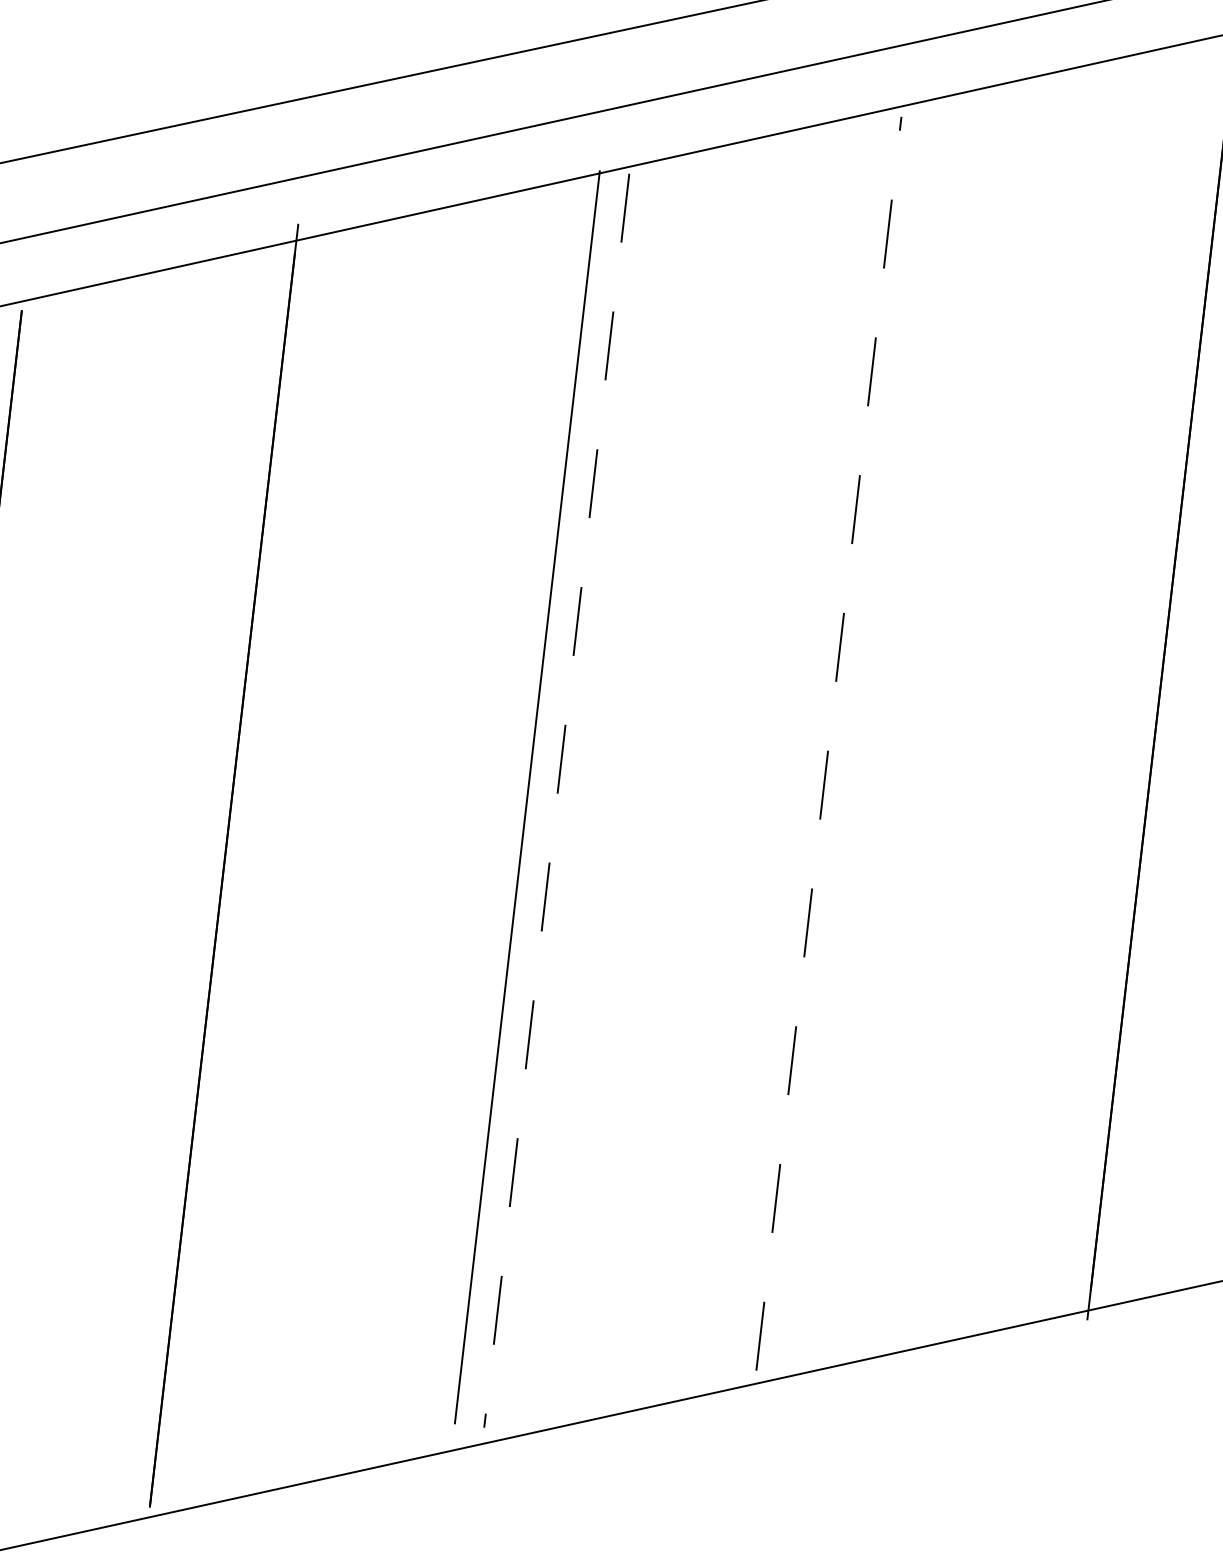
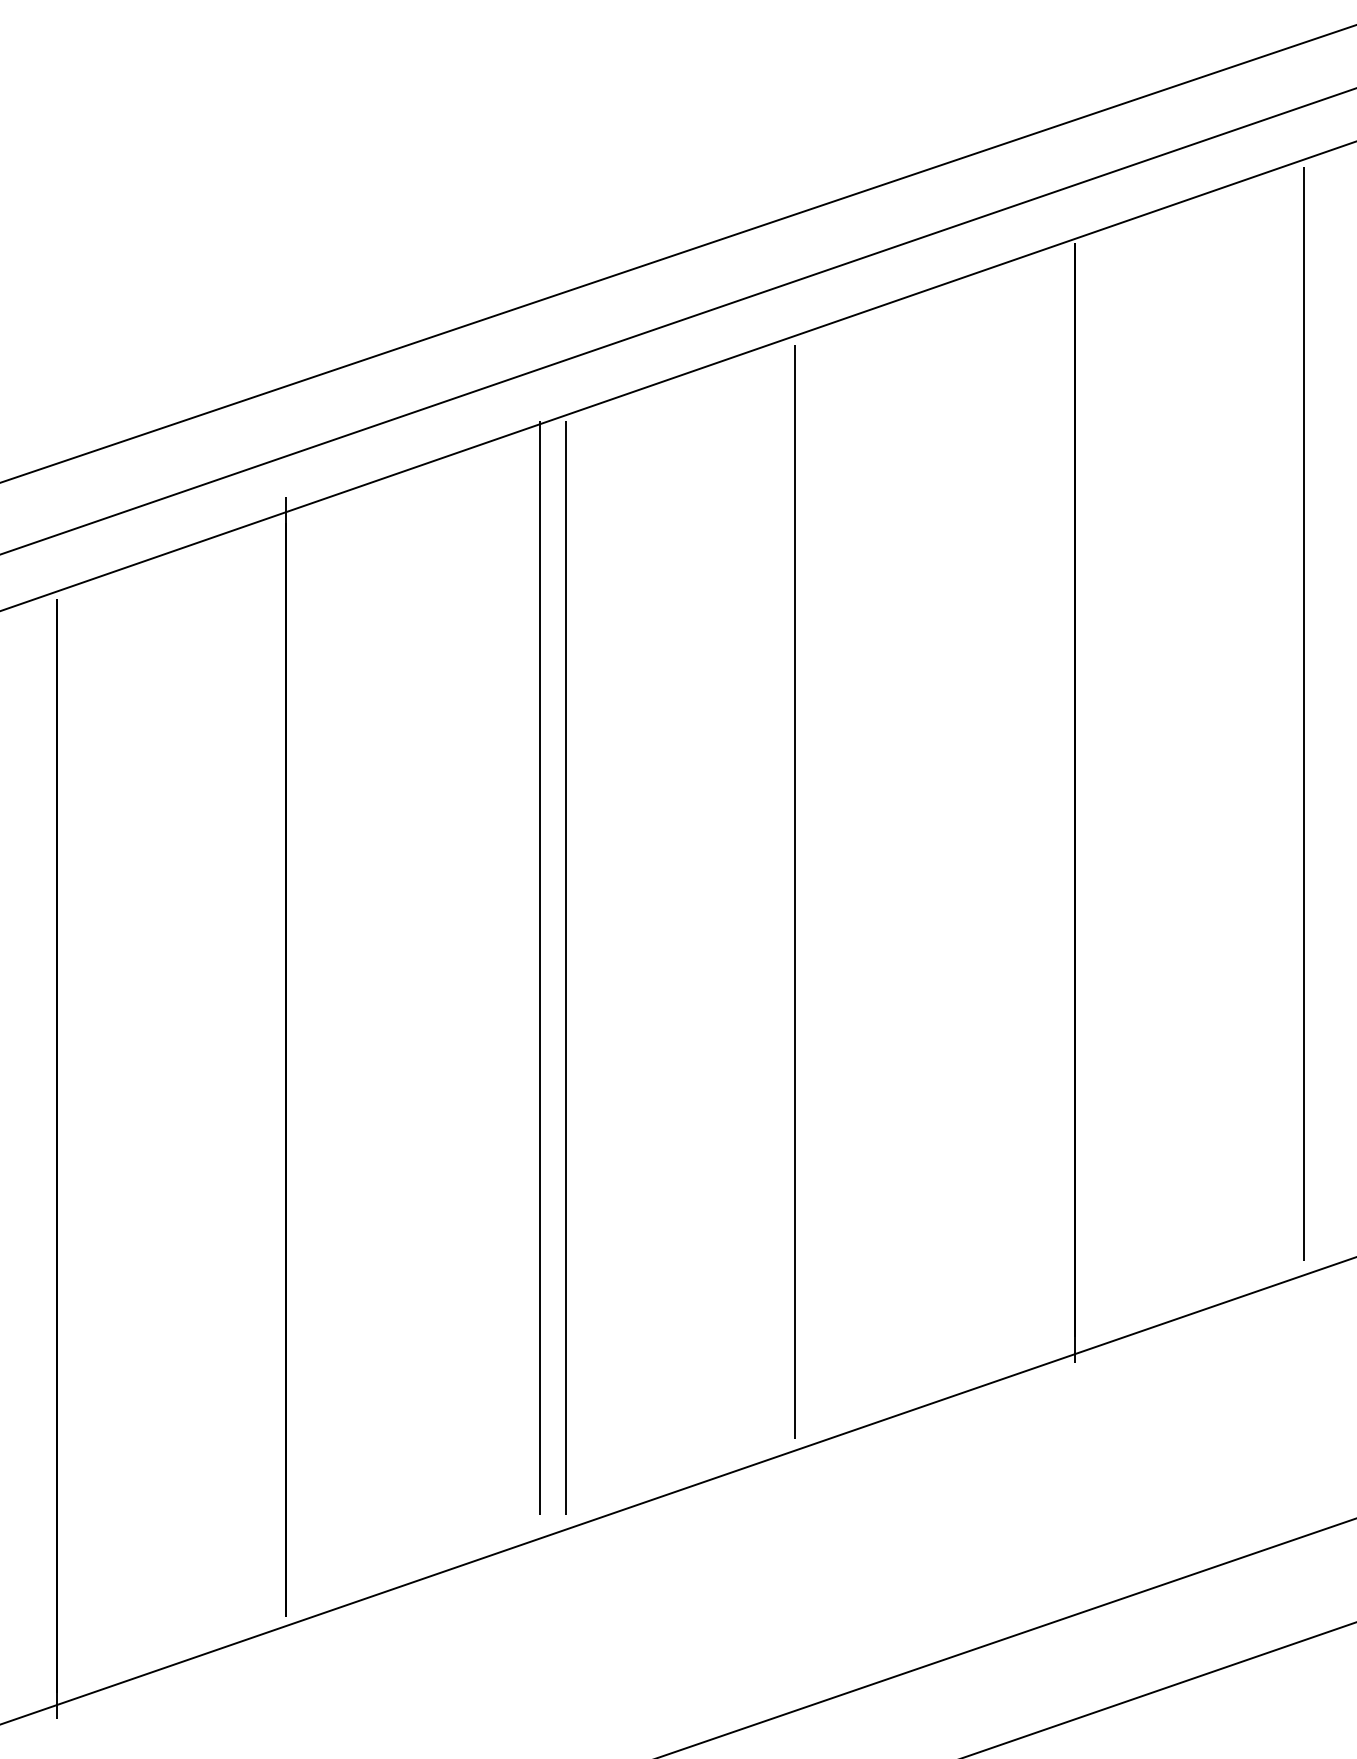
line: (828, 744) -> (794, 892), dashed -> solid
line: (557, 800) -> (566, 968), dashed -> solid

